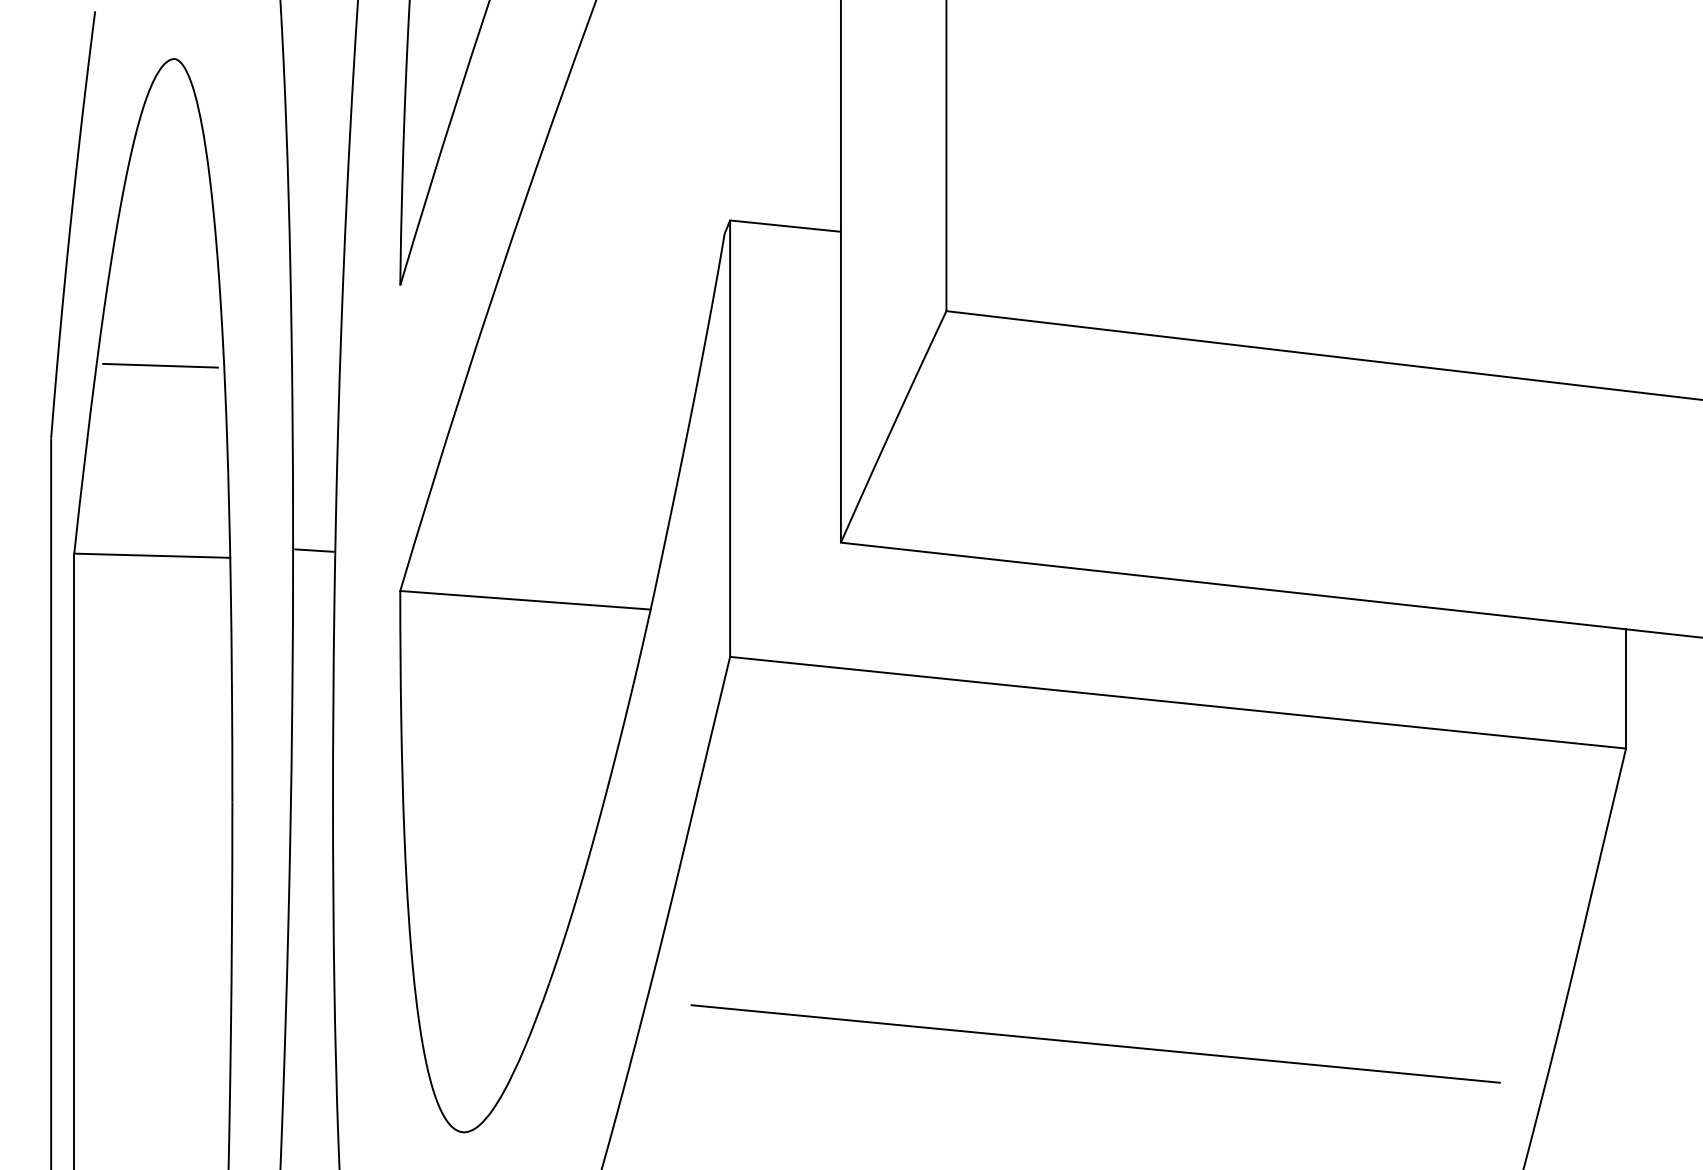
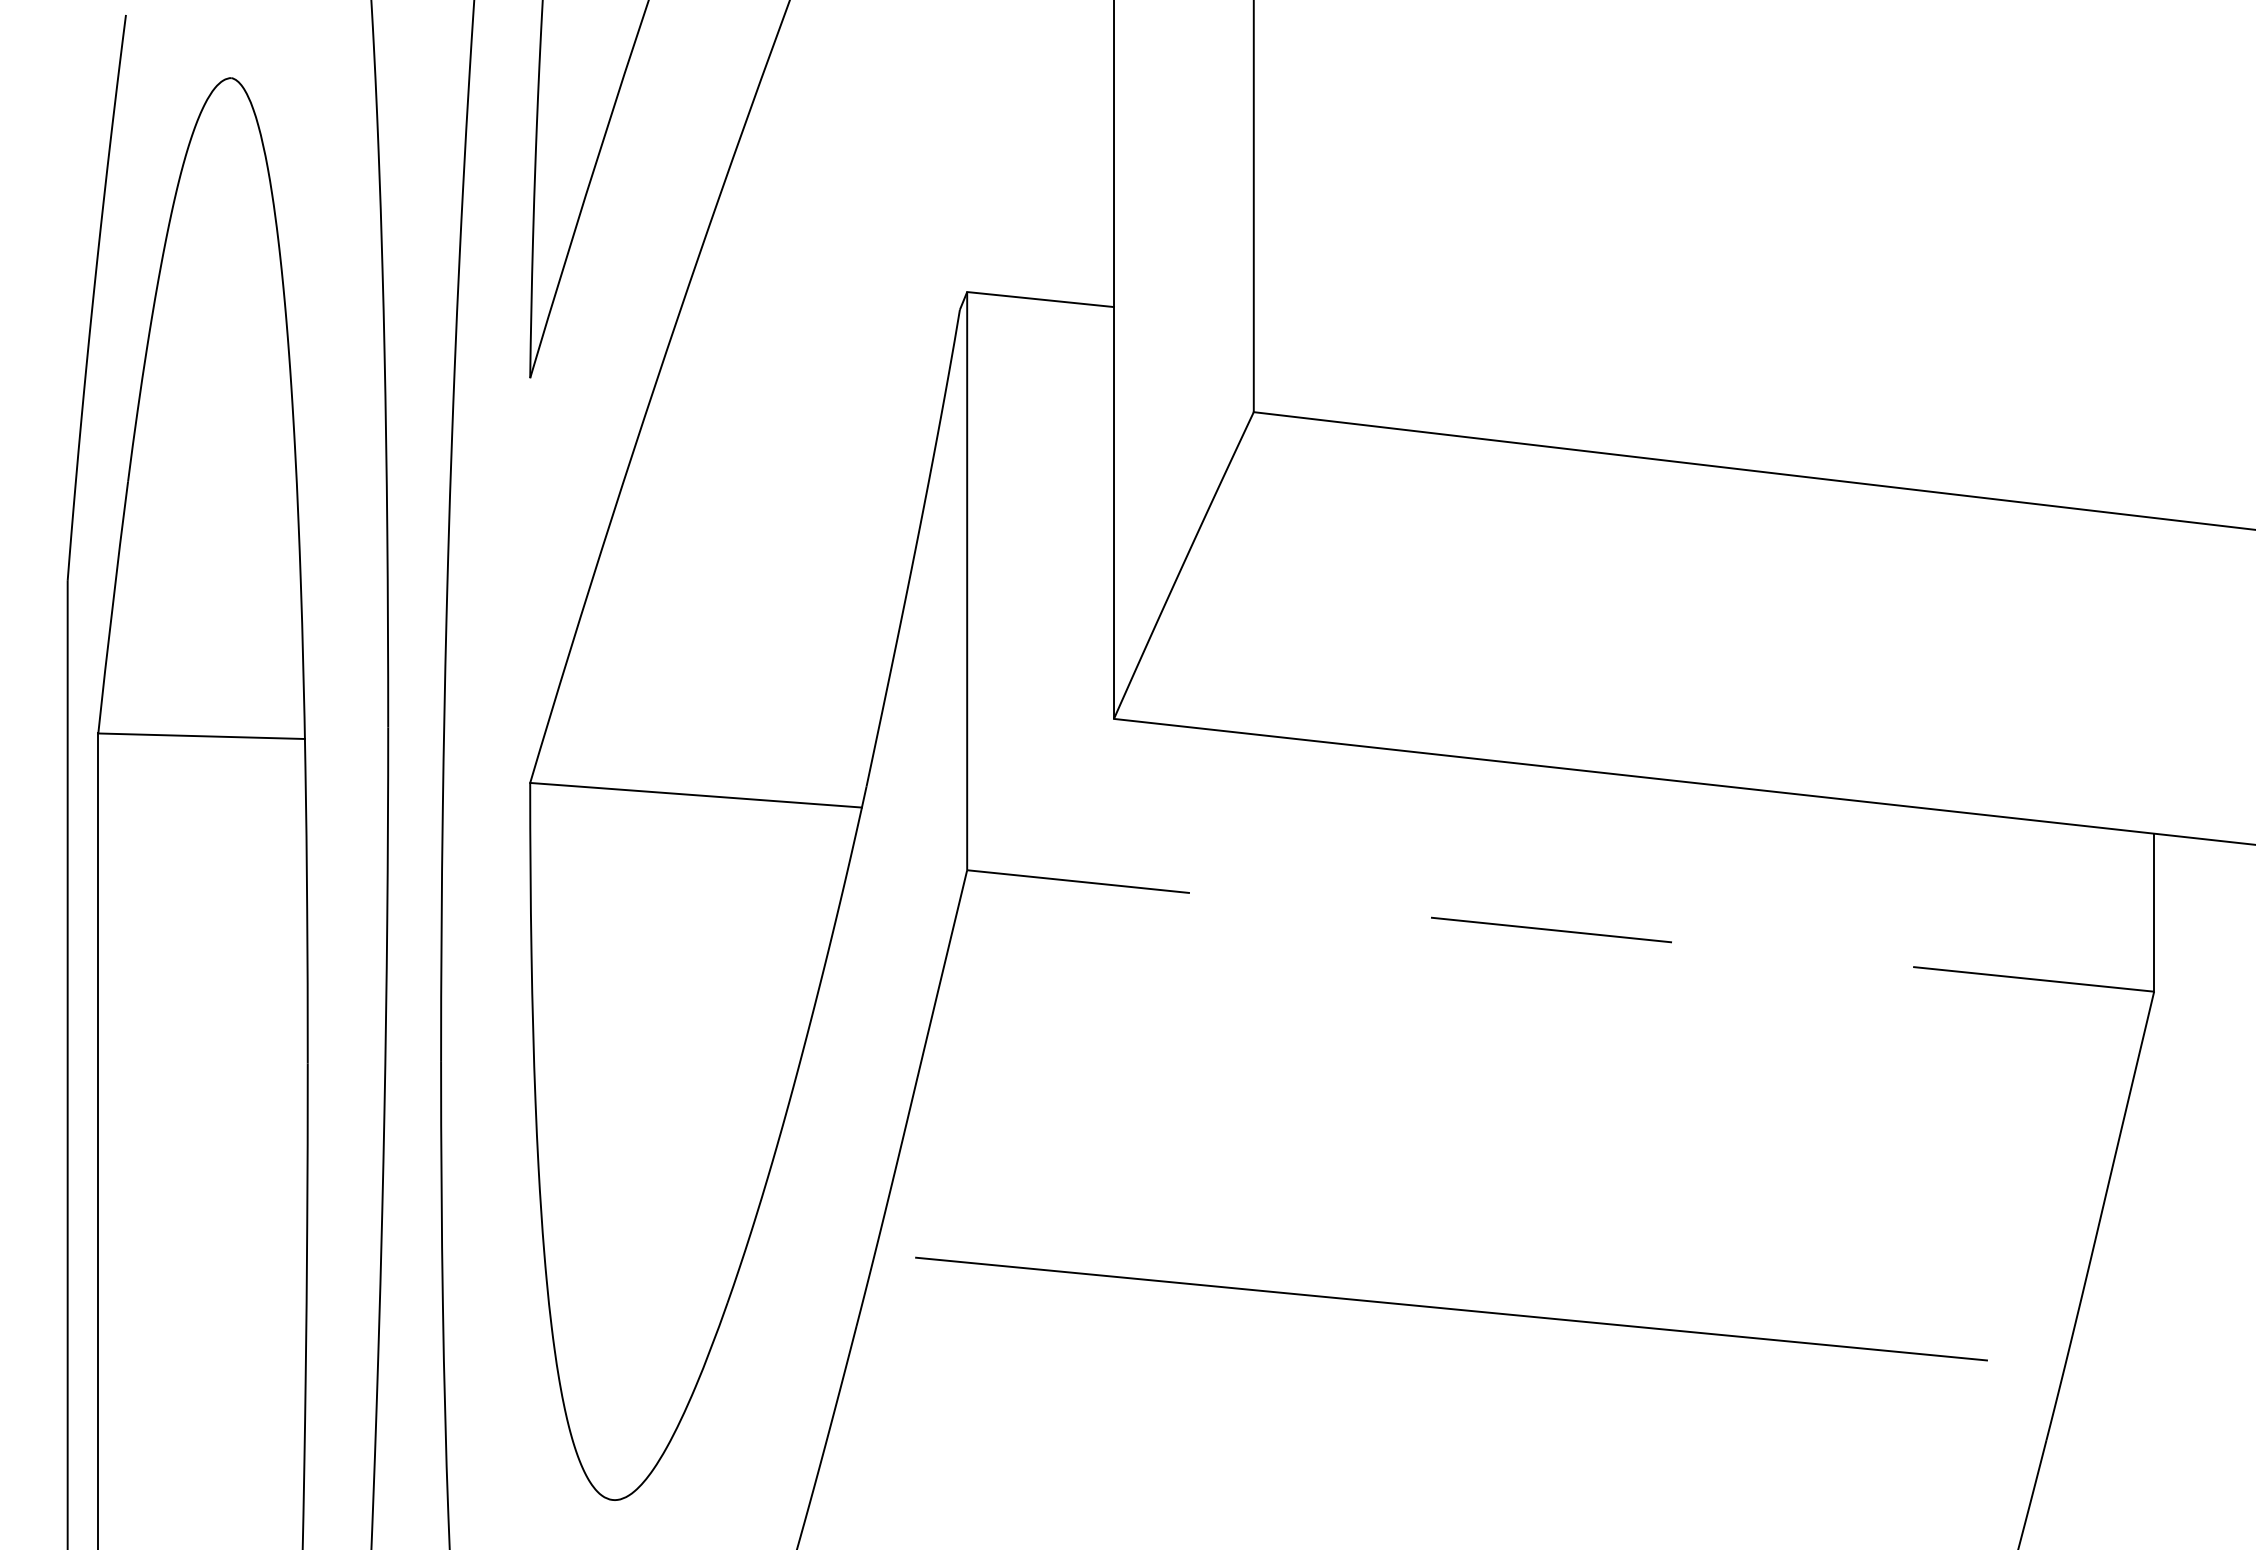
line: (160, 365) -> (212, 484), removed
line: (314, 550) -> (416, 729), removed
line: (1177, 702) -> (1560, 930), solid -> dashed
line: (1095, 1043) -> (1451, 1308), moved

